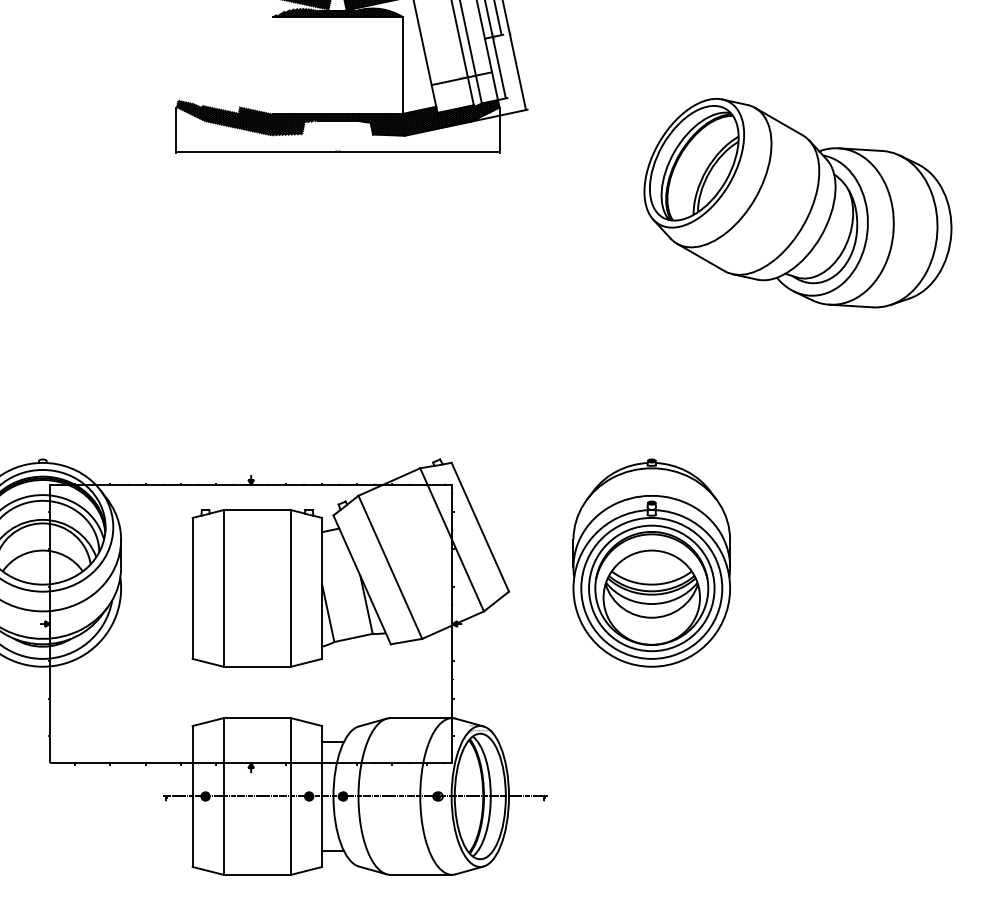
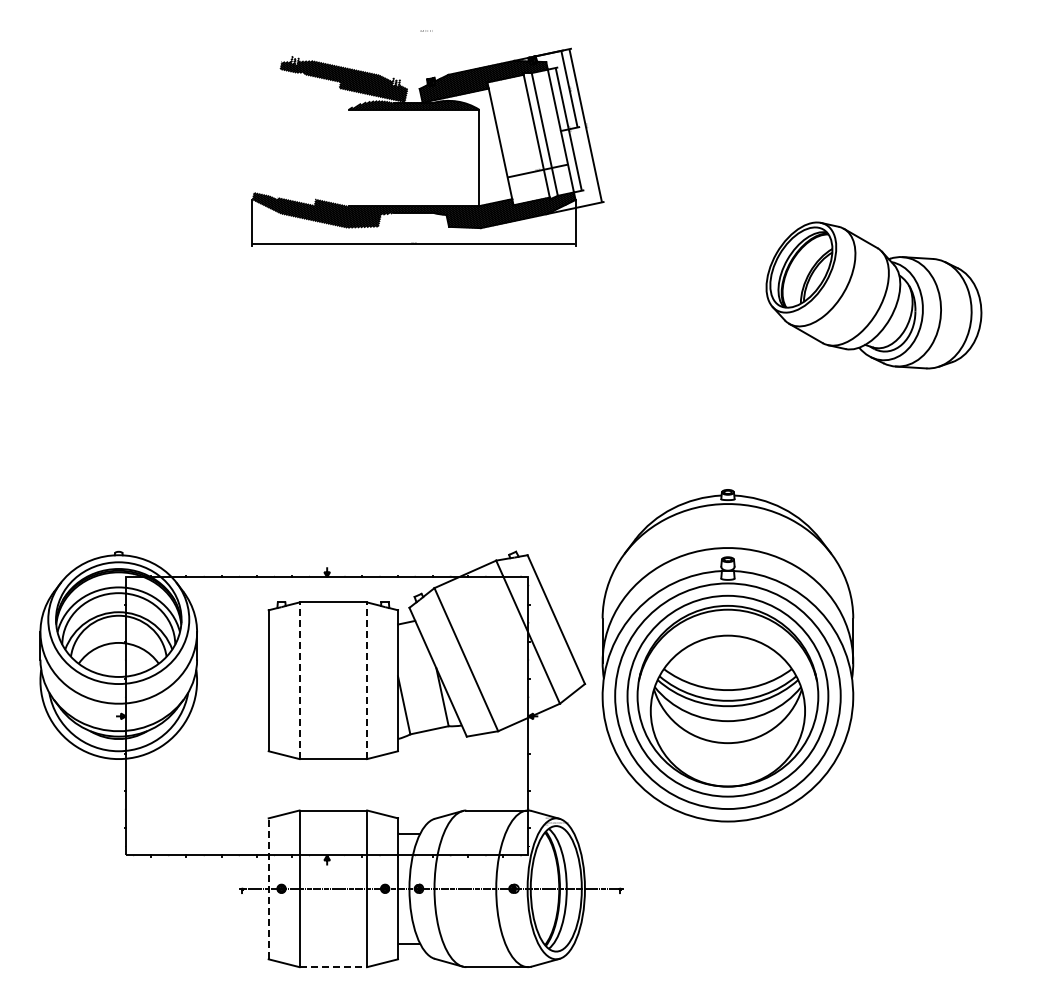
part: (797, 203) -> (873, 295), size x0.7
part: (651, 562) -> (727, 654), size x1.6
line: (223, 588) -> (299, 680), solid -> dashed
line: (291, 588) -> (367, 680), solid -> dashed
line: (192, 796) -> (268, 888), solid -> dashed
line: (257, 875) -> (333, 967), solid -> dashed

